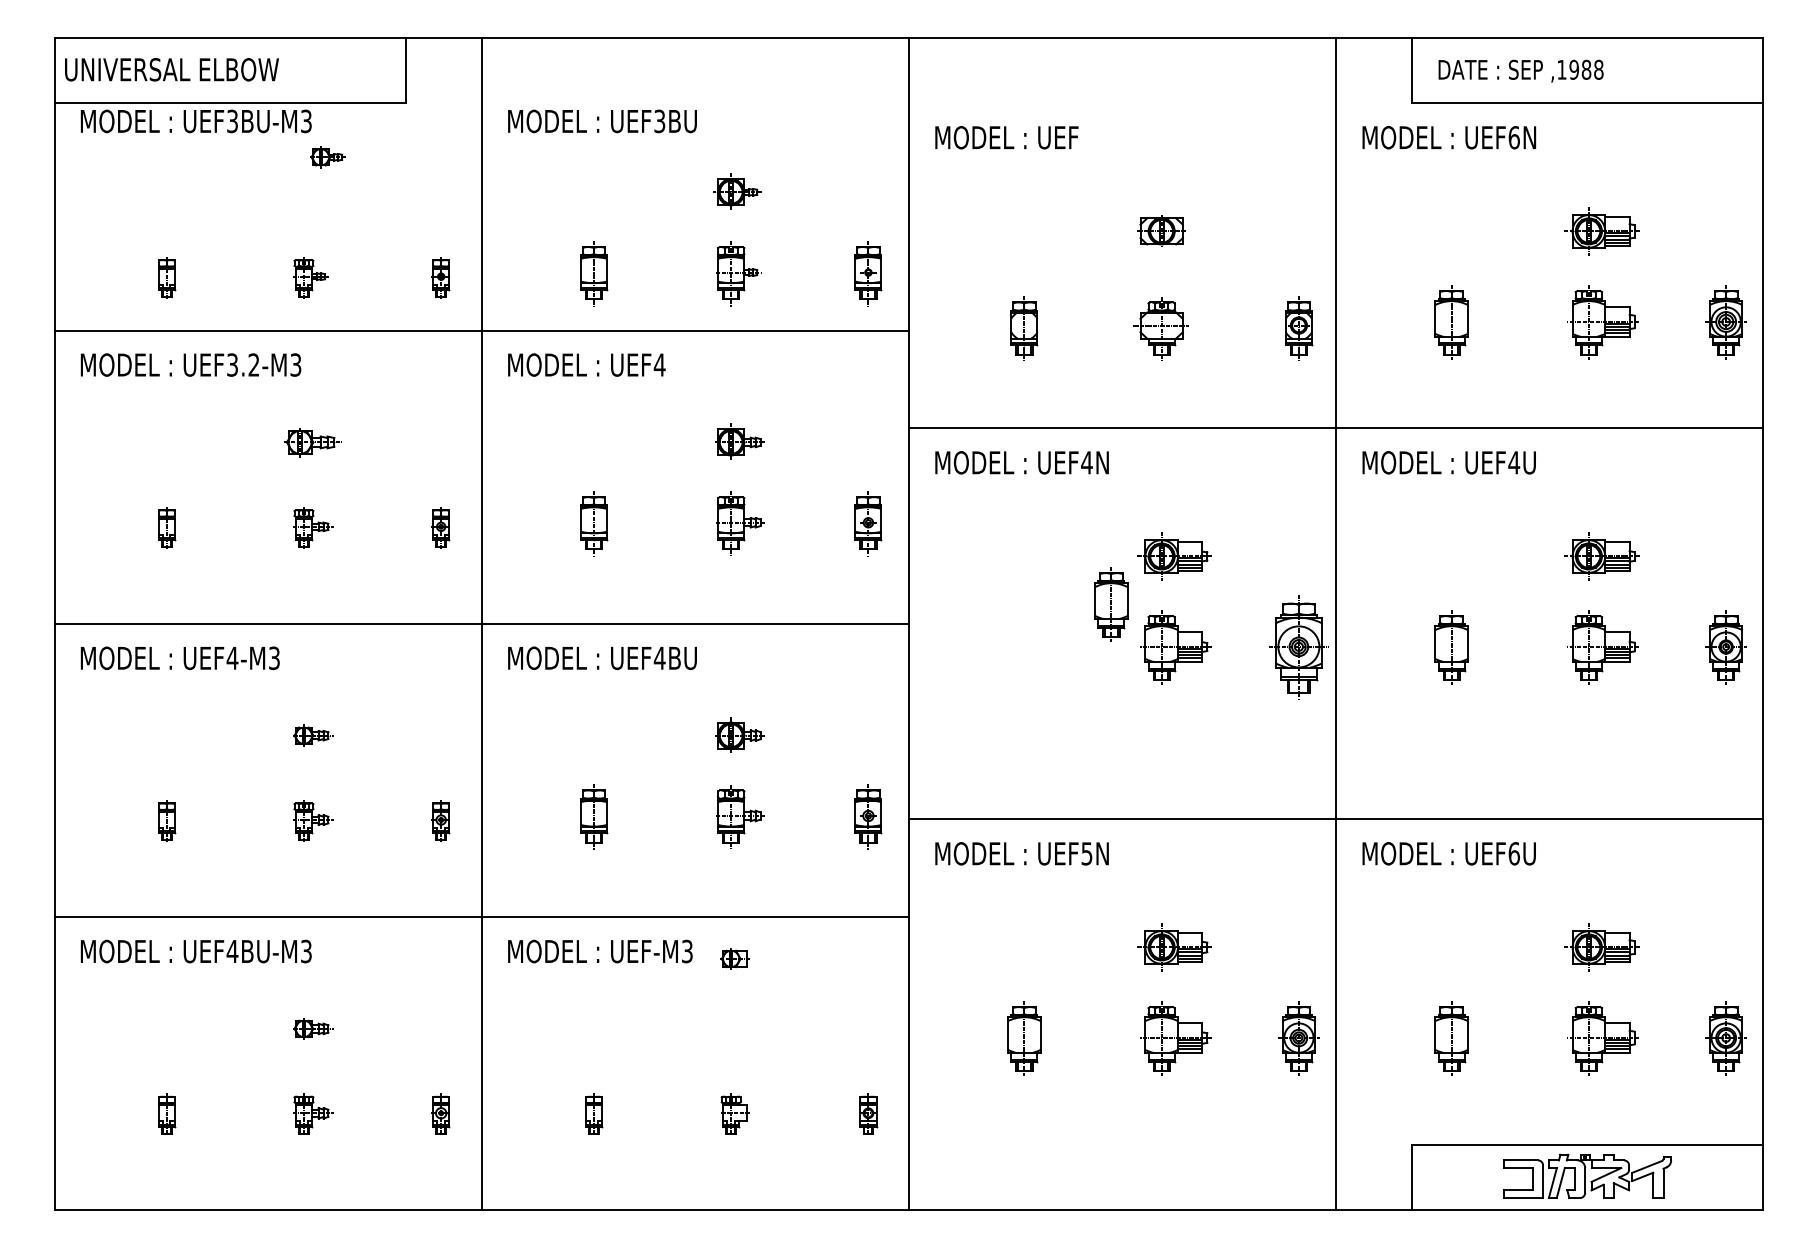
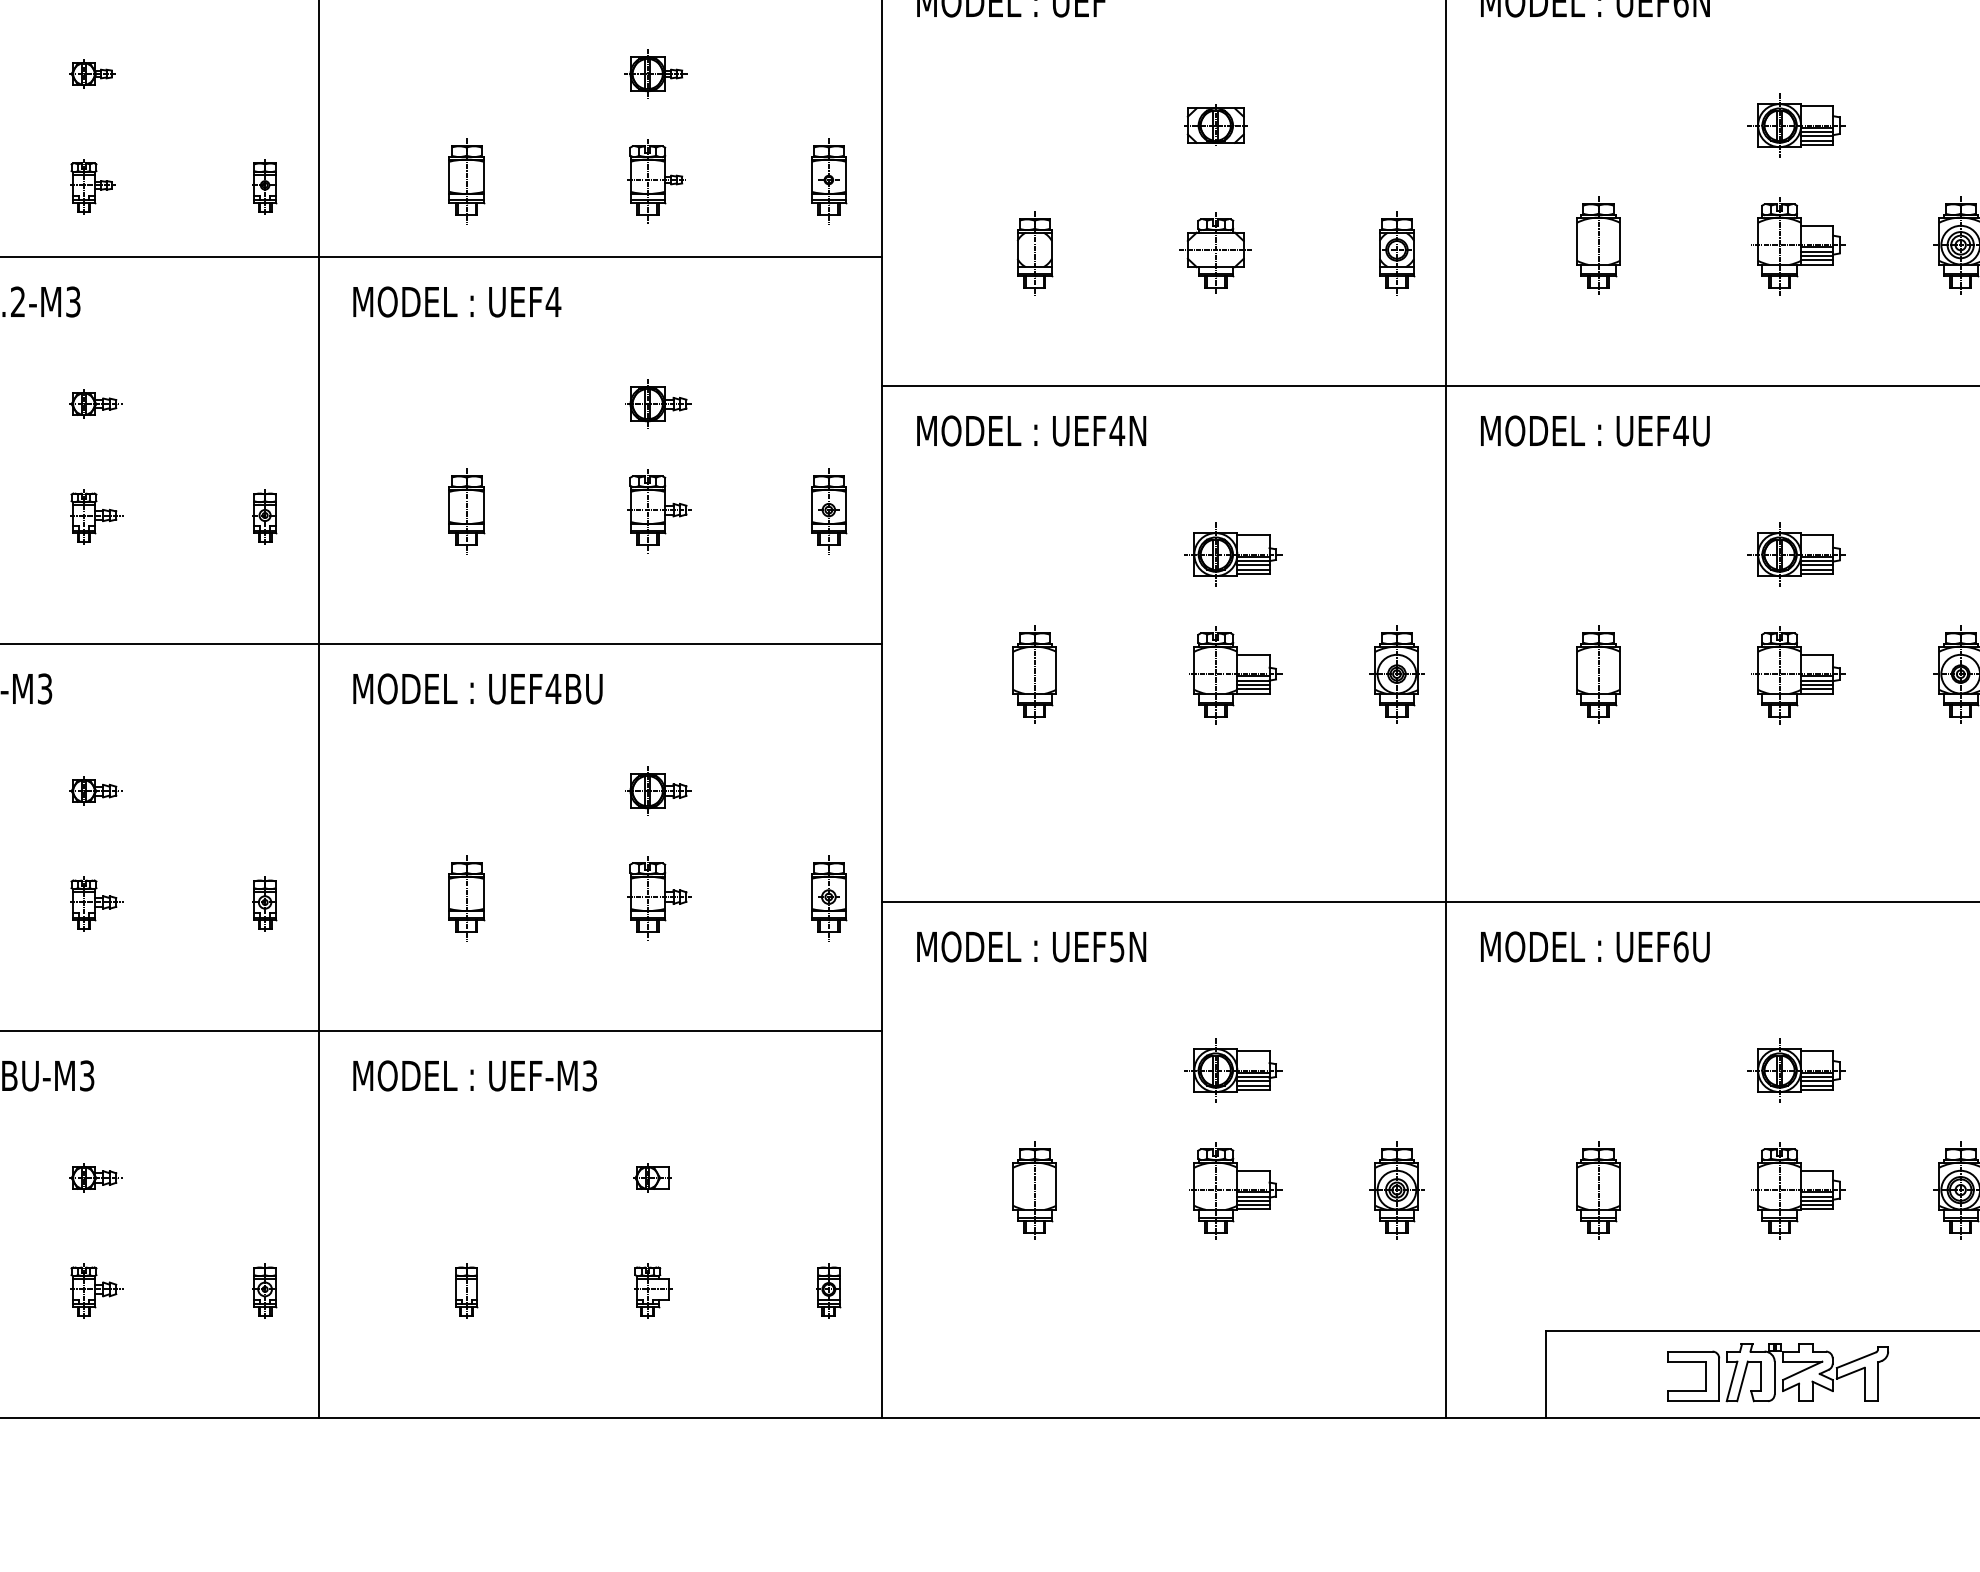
part: (327, 157) -> (92, 74), moved
part: (313, 442) -> (96, 404), size x0.71
part: (1111, 604) -> (1034, 674), moved
part: (1298, 647) -> (1396, 674), size x0.71
part: (734, 958) -> (652, 1177), moved

